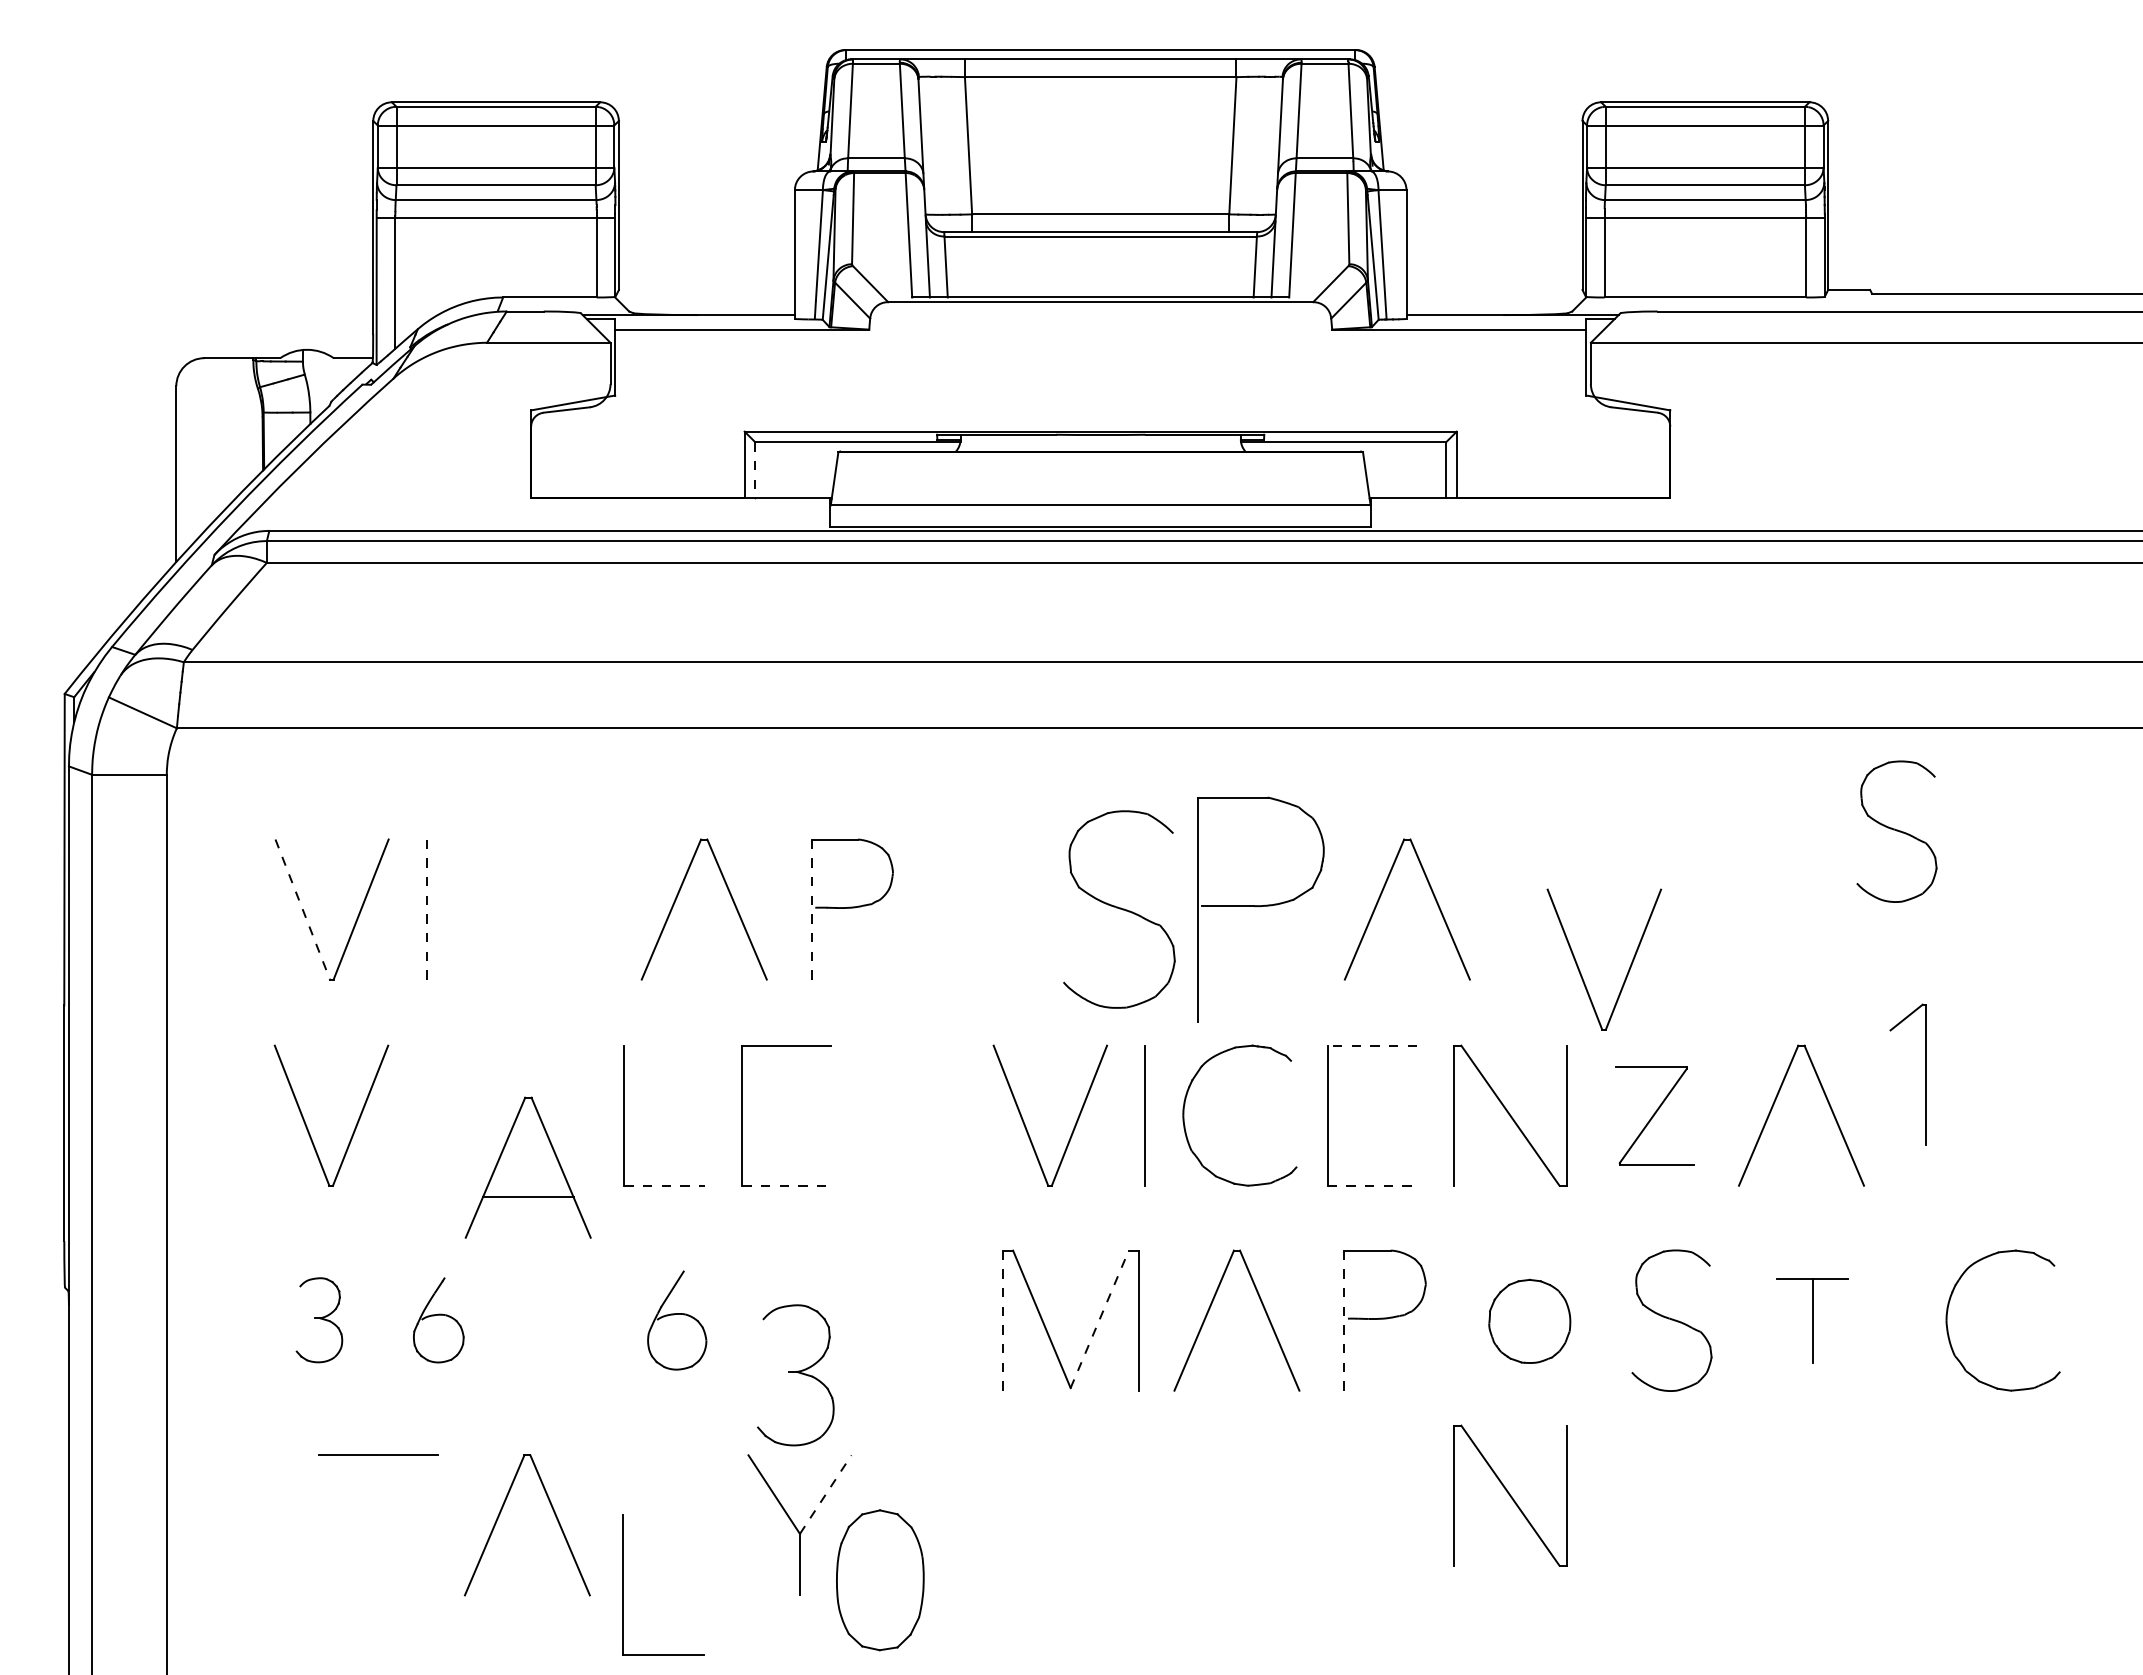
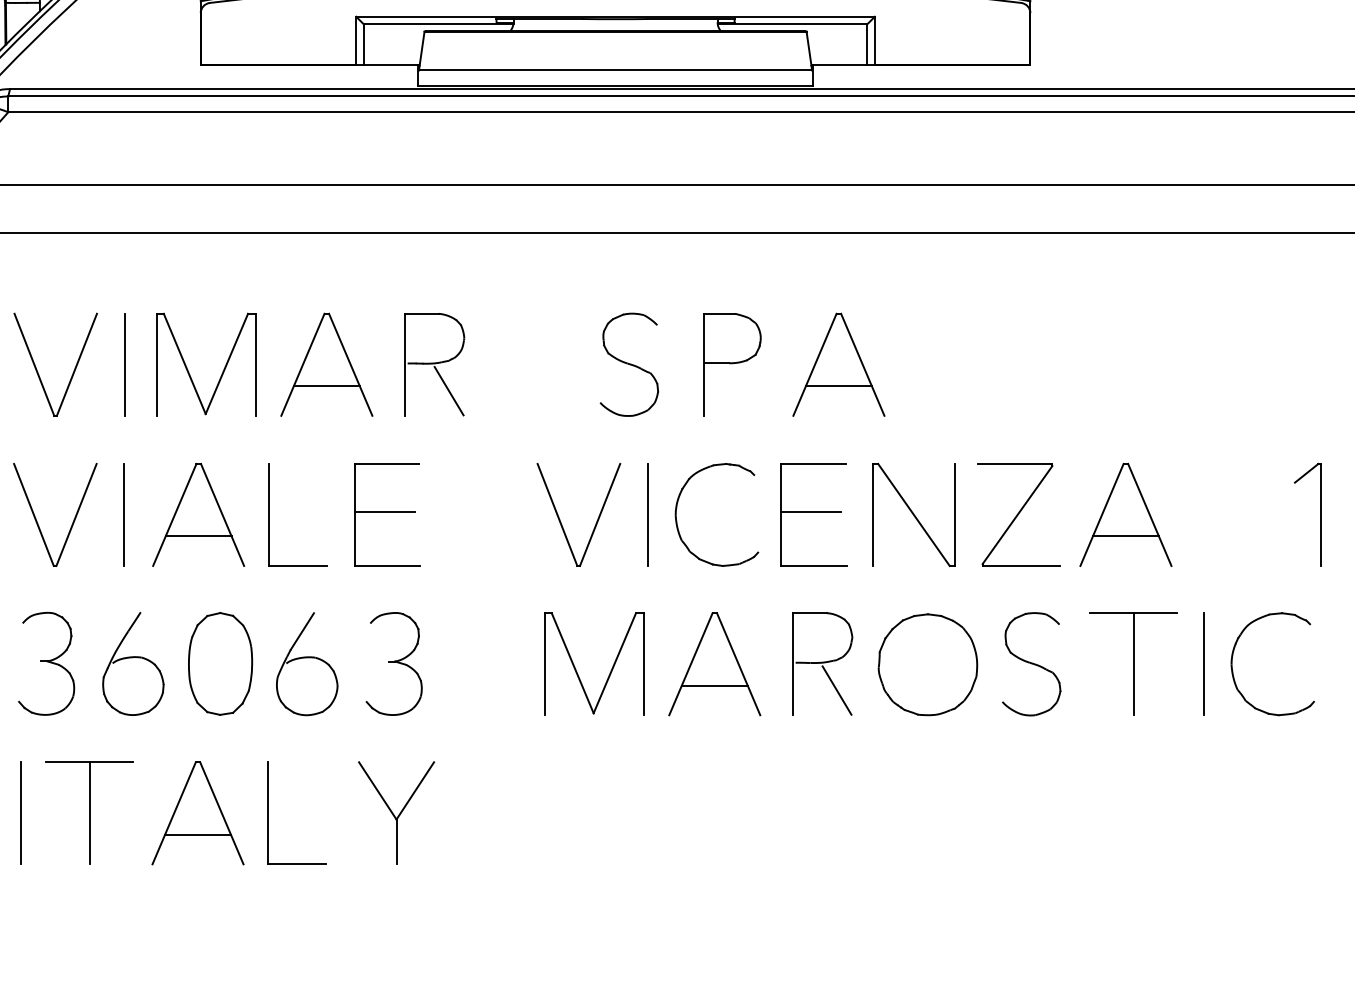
line: (755, 470) -> (364, 45), dashed -> solid
part: (1896, 831) -> (1195, 307), removed
line: (811, 909) -> (404, 364), dashed -> solid
part: (1119, 909) -> (629, 364), size x0.71
part: (1260, 909) -> (731, 364), size x0.62
line: (302, 910) -> (34, 365), dashed -> solid
line: (427, 910) -> (125, 365), dashed -> solid
part: (560, 920) -> (222, 372), added
line: (704, 938) -> (327, 385), added
line: (1407, 938) -> (839, 385), added
line: (872, 945) -> (449, 391), added
part: (1627, 971) -> (999, 409), removed
line: (1372, 1045) -> (813, 463), dashed -> solid
part: (1925, 1074) -> (1320, 514), moved
line: (783, 1112) -> (384, 512), added
line: (1368, 1112) -> (810, 512), added
line: (426, 1115) -> (124, 514), added
part: (1654, 1115) -> (1018, 514), size x1.43
line: (1801, 1145) -> (1125, 536), added
part: (527, 1167) -> (198, 514), moved
line: (664, 1185) -> (297, 565), dashed -> solid
line: (787, 1185) -> (387, 565), dashed -> solid
line: (1373, 1185) -> (814, 565), dashed -> solid
line: (1099, 1319) -> (614, 663), dashed -> solid
part: (319, 1320) -> (46, 664), size x1.67
part: (438, 1320) -> (133, 664), size x1.67
part: (676, 1320) -> (306, 664), size x1.43
line: (1003, 1320) -> (544, 664), dashed -> solid
line: (1344, 1320) -> (793, 664), dashed -> solid
part: (1812, 1320) -> (1133, 664), size x1.67
line: (1908, 1320) -> (1203, 664), added
part: (1529, 1321) -> (927, 664), size x1.67
line: (1236, 1349) -> (714, 685), added
line: (1404, 1356) -> (836, 690), added
part: (795, 1375) -> (394, 664), moved
line: (826, 1494) -> (415, 790), dashed -> solid
part: (1510, 1495) -> (914, 791), removed
line: (283, 1525) -> (20, 813), added
line: (378, 1525) -> (89, 813), added
line: (527, 1554) -> (198, 834), added
part: (880, 1580) -> (220, 664), moved
part: (623, 1584) -> (268, 812), moved

